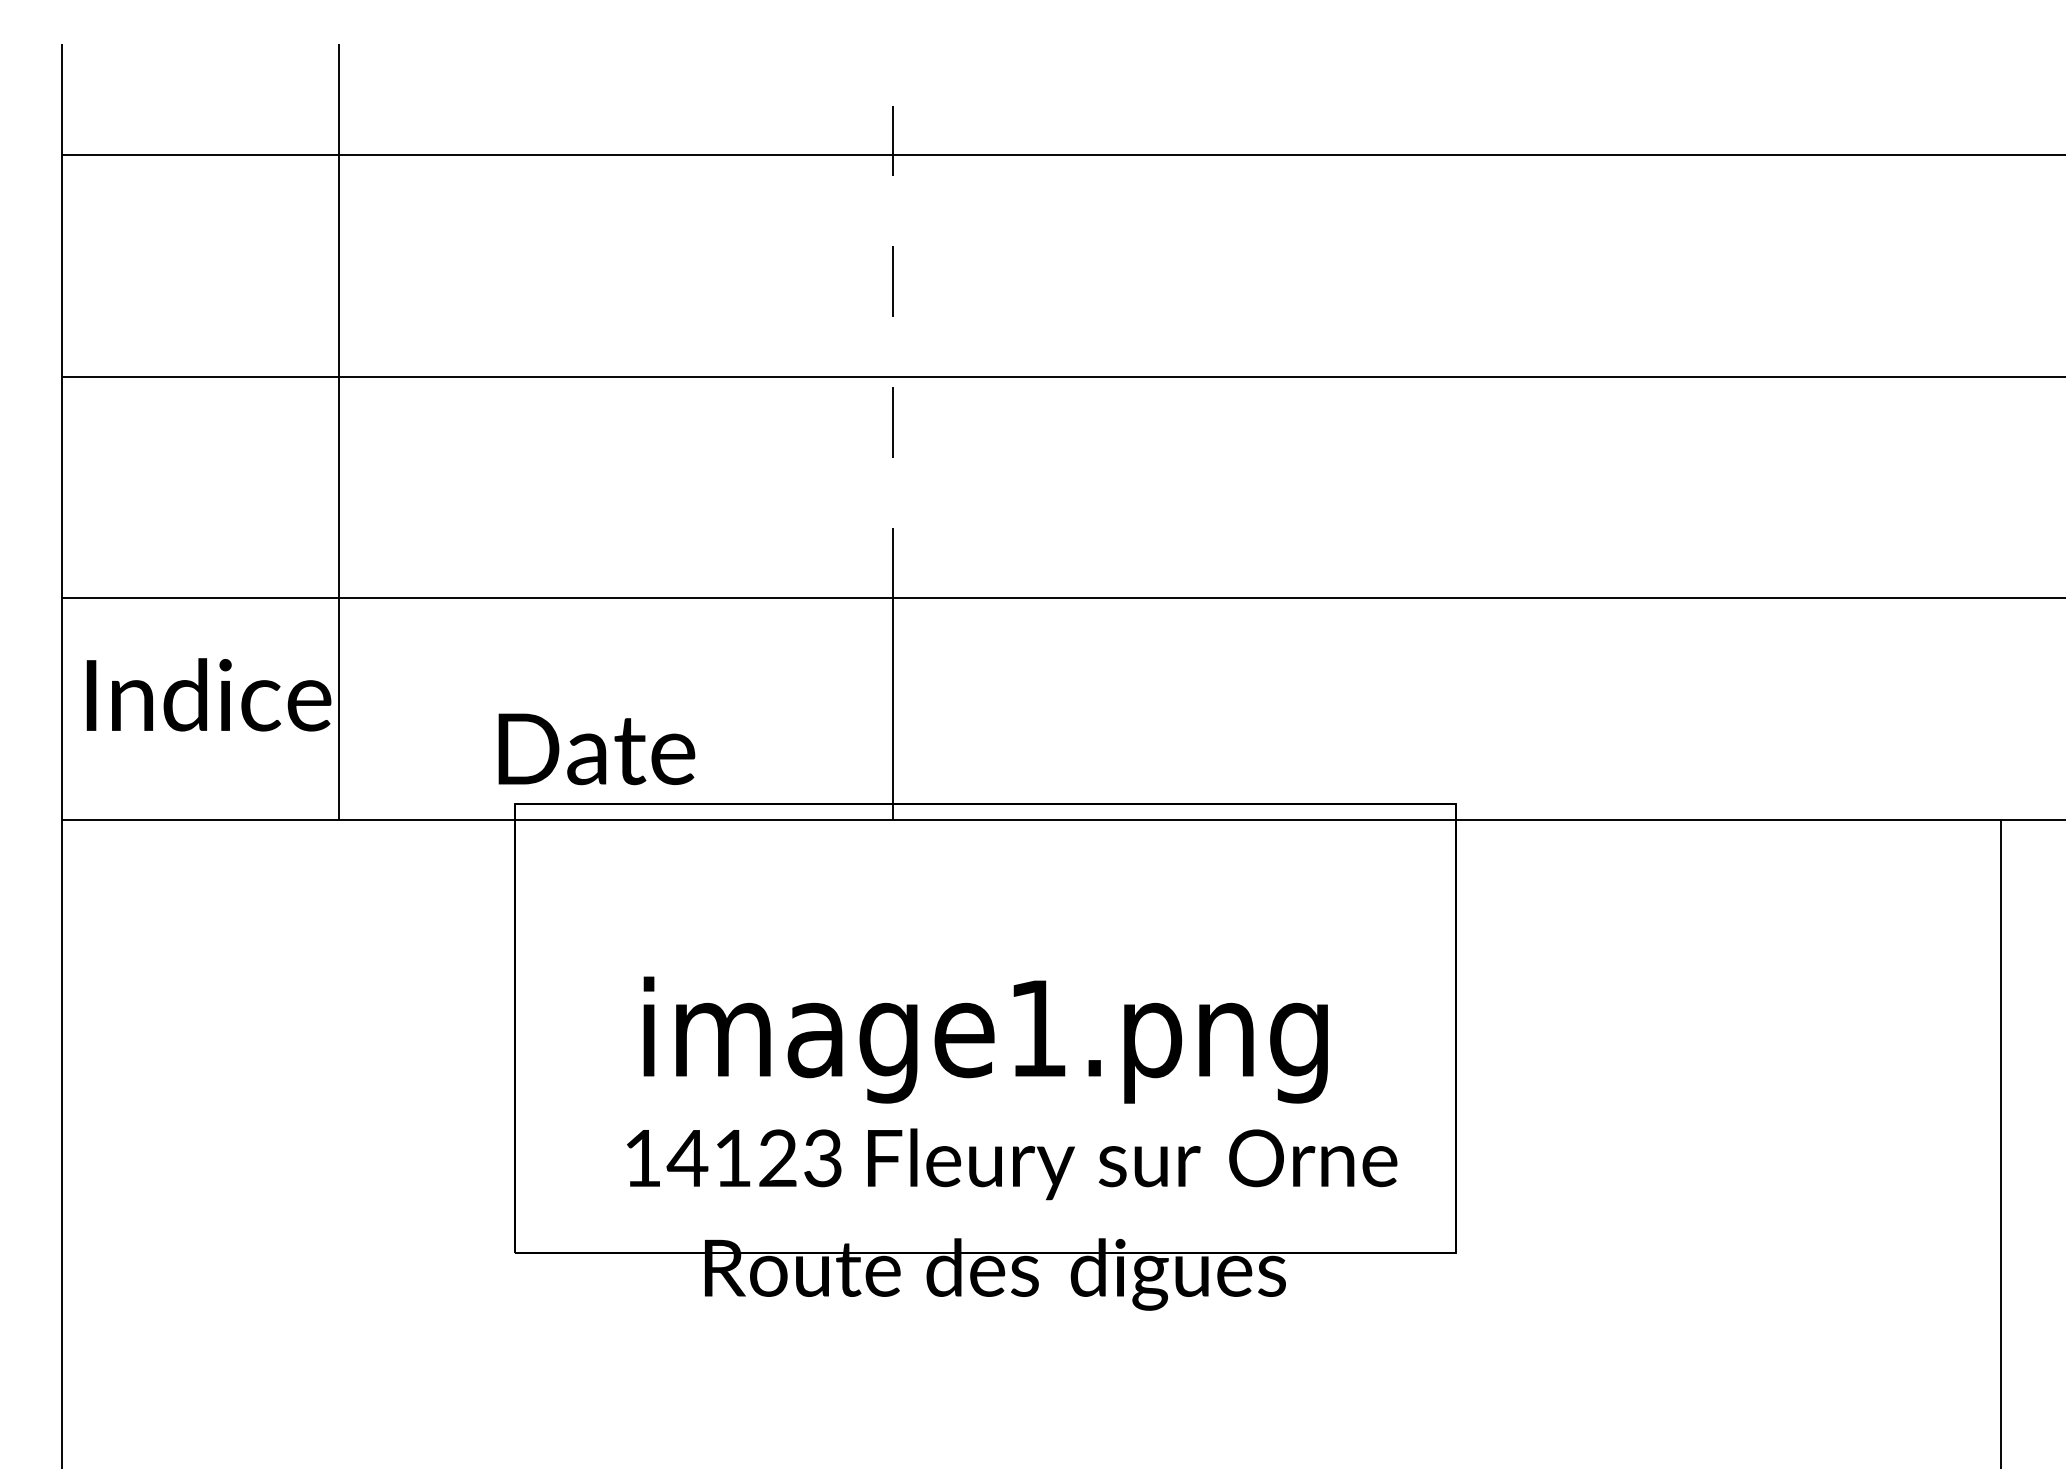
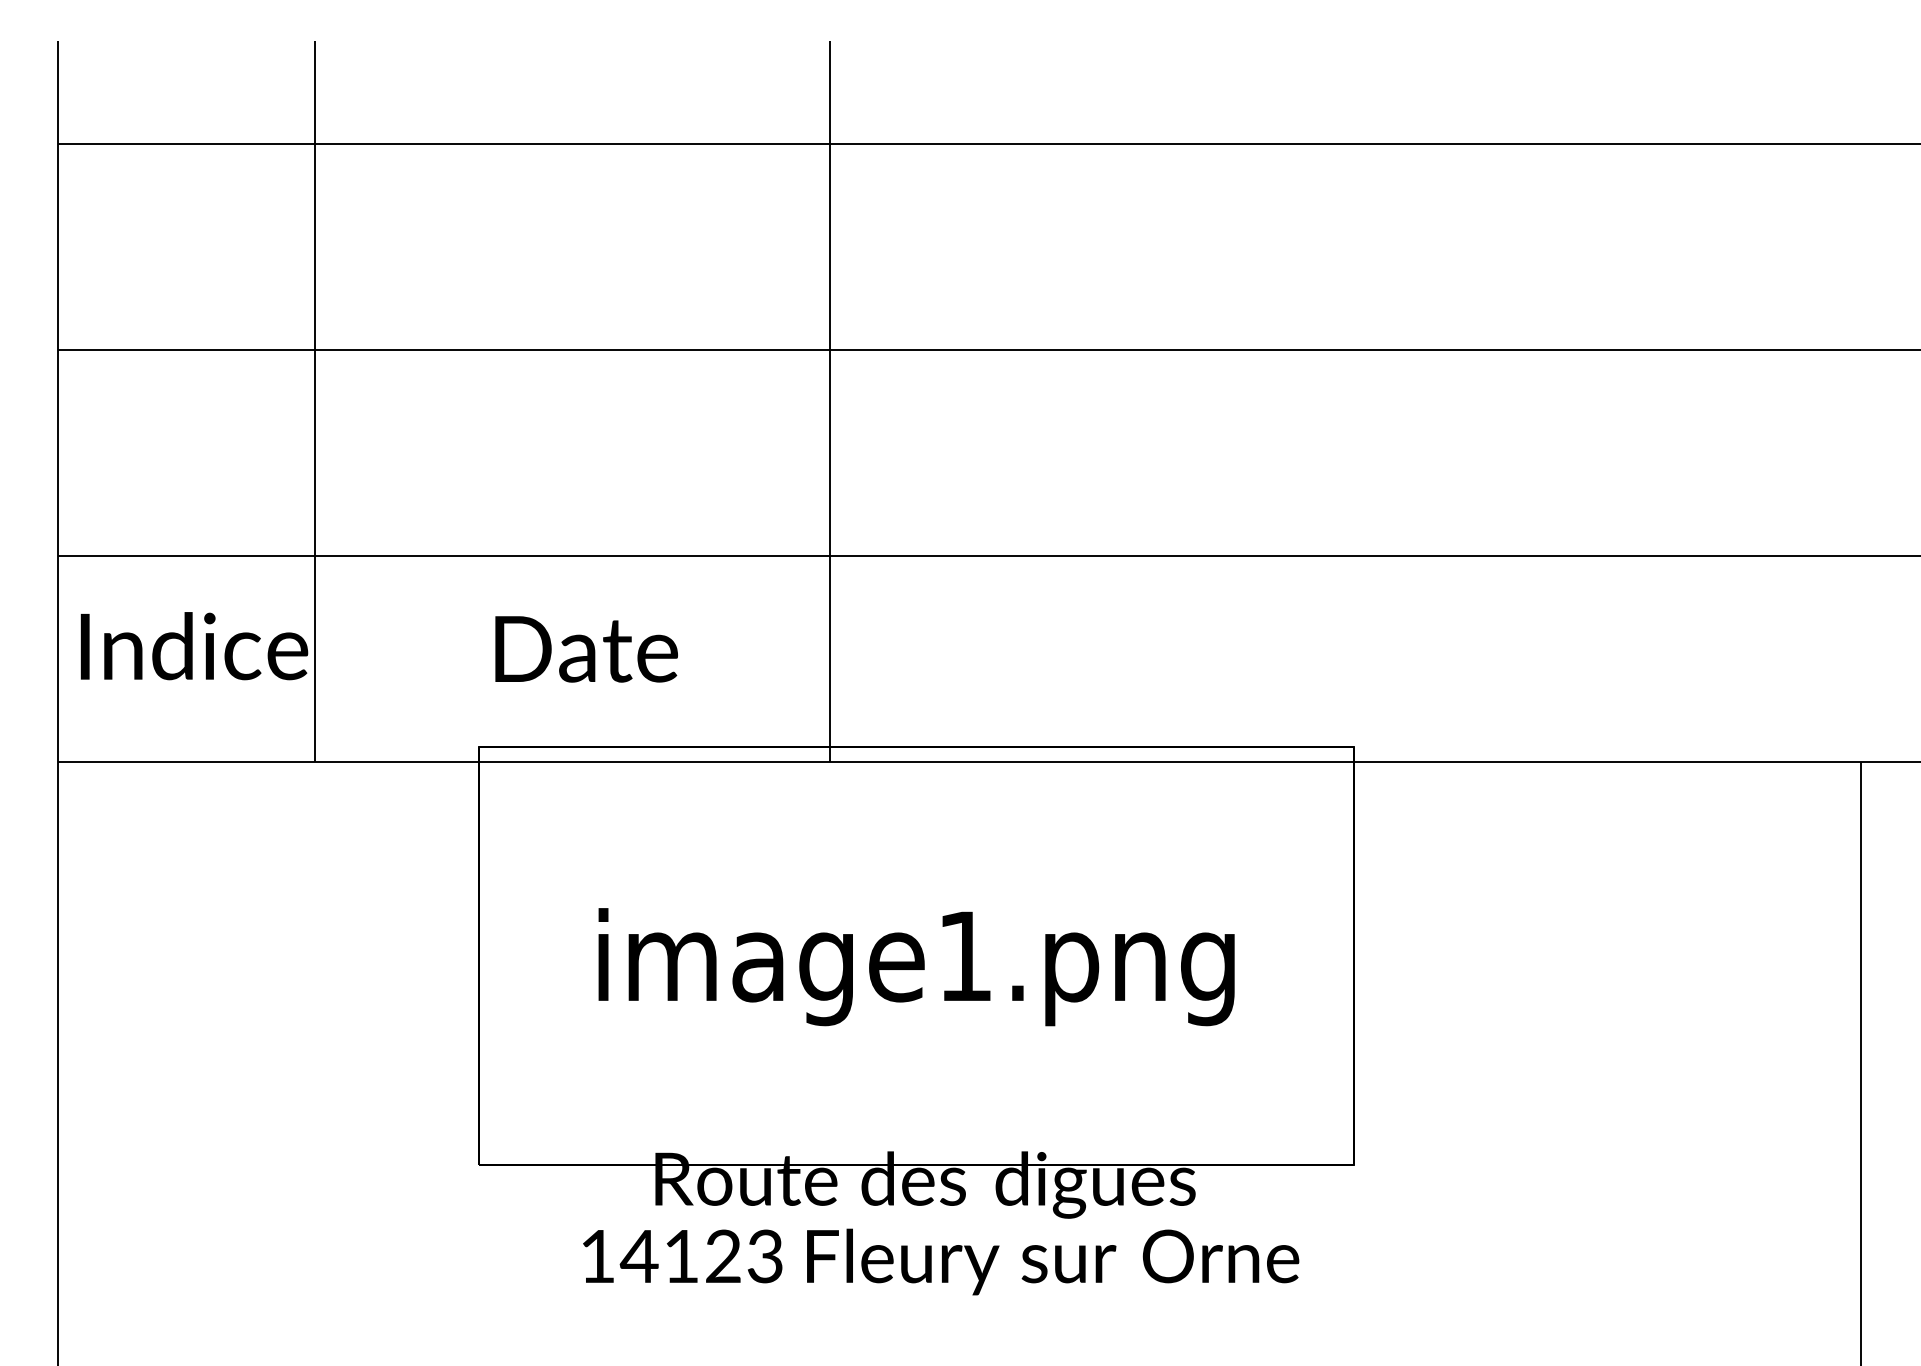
line: (893, 320) -> (830, 298), dashed -> solid
text: (596, 749) -> (586, 649), moved
text: (1012, 1164) -> (941, 1262), moved

